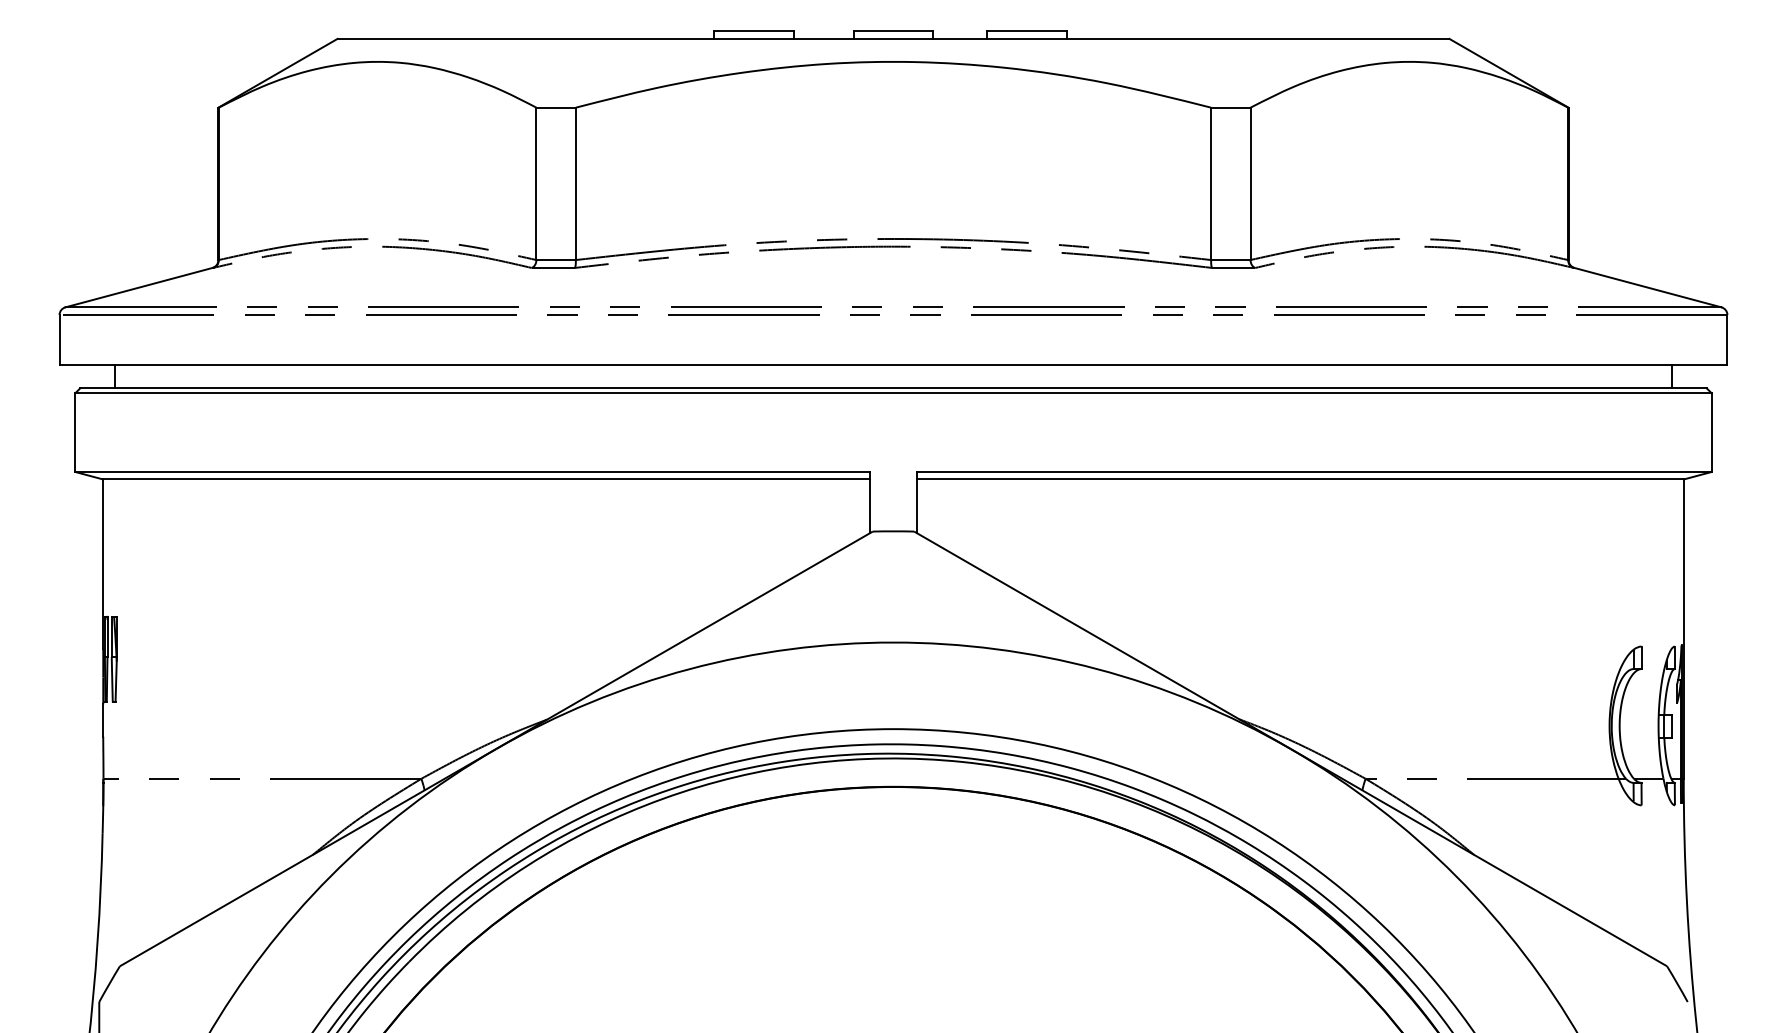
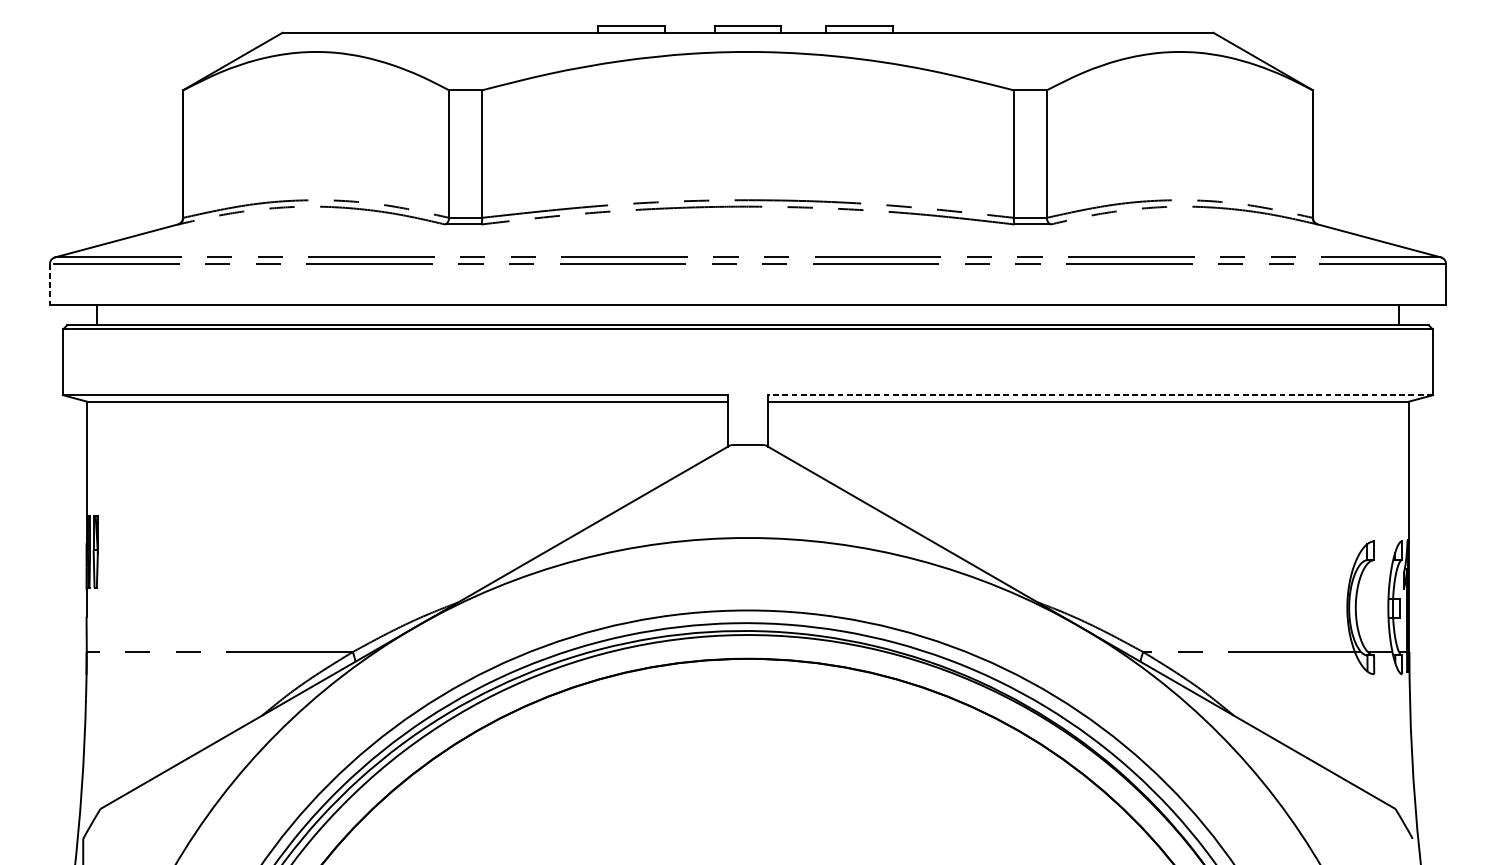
line: (59, 339) -> (49, 284), solid -> dashed
line: (1313, 472) -> (1099, 395), solid -> dashed

